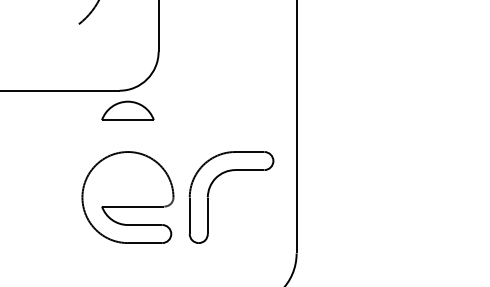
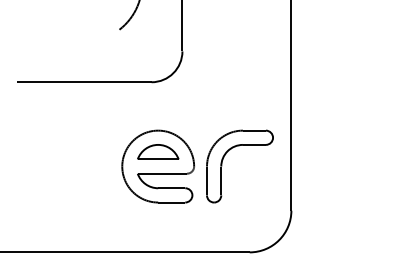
part: (128, 110) -> (158, 151), moved

